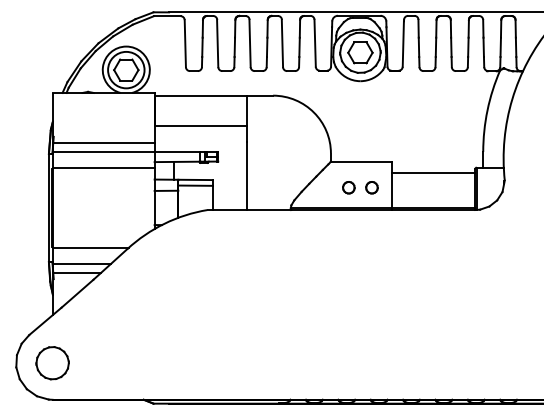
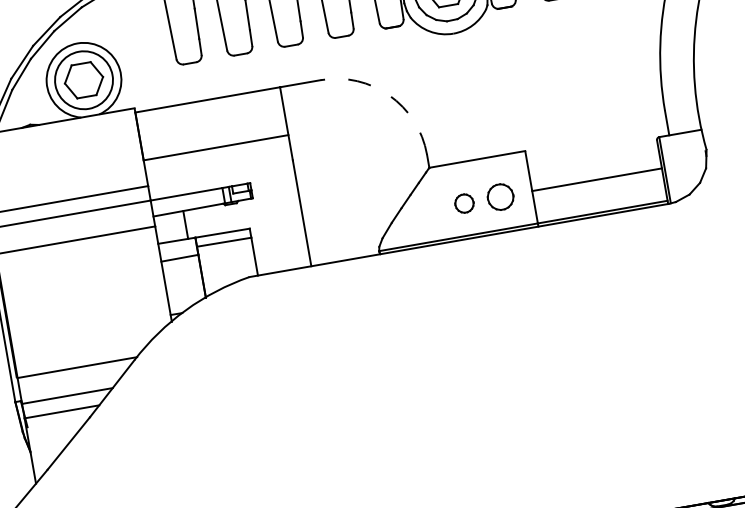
arc: (314, 112) -> (390, 95), solid -> dashed
line: (433, 173) -> (596, 180), moved
part: (371, 187) -> (499, 197), size x1.4

